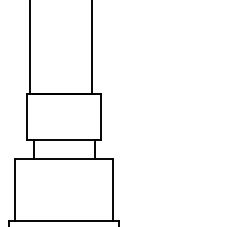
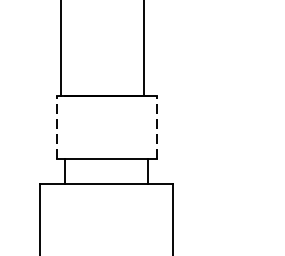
line: (27, 116) -> (57, 126), solid -> dashed
line: (101, 116) -> (157, 126), solid -> dashed

